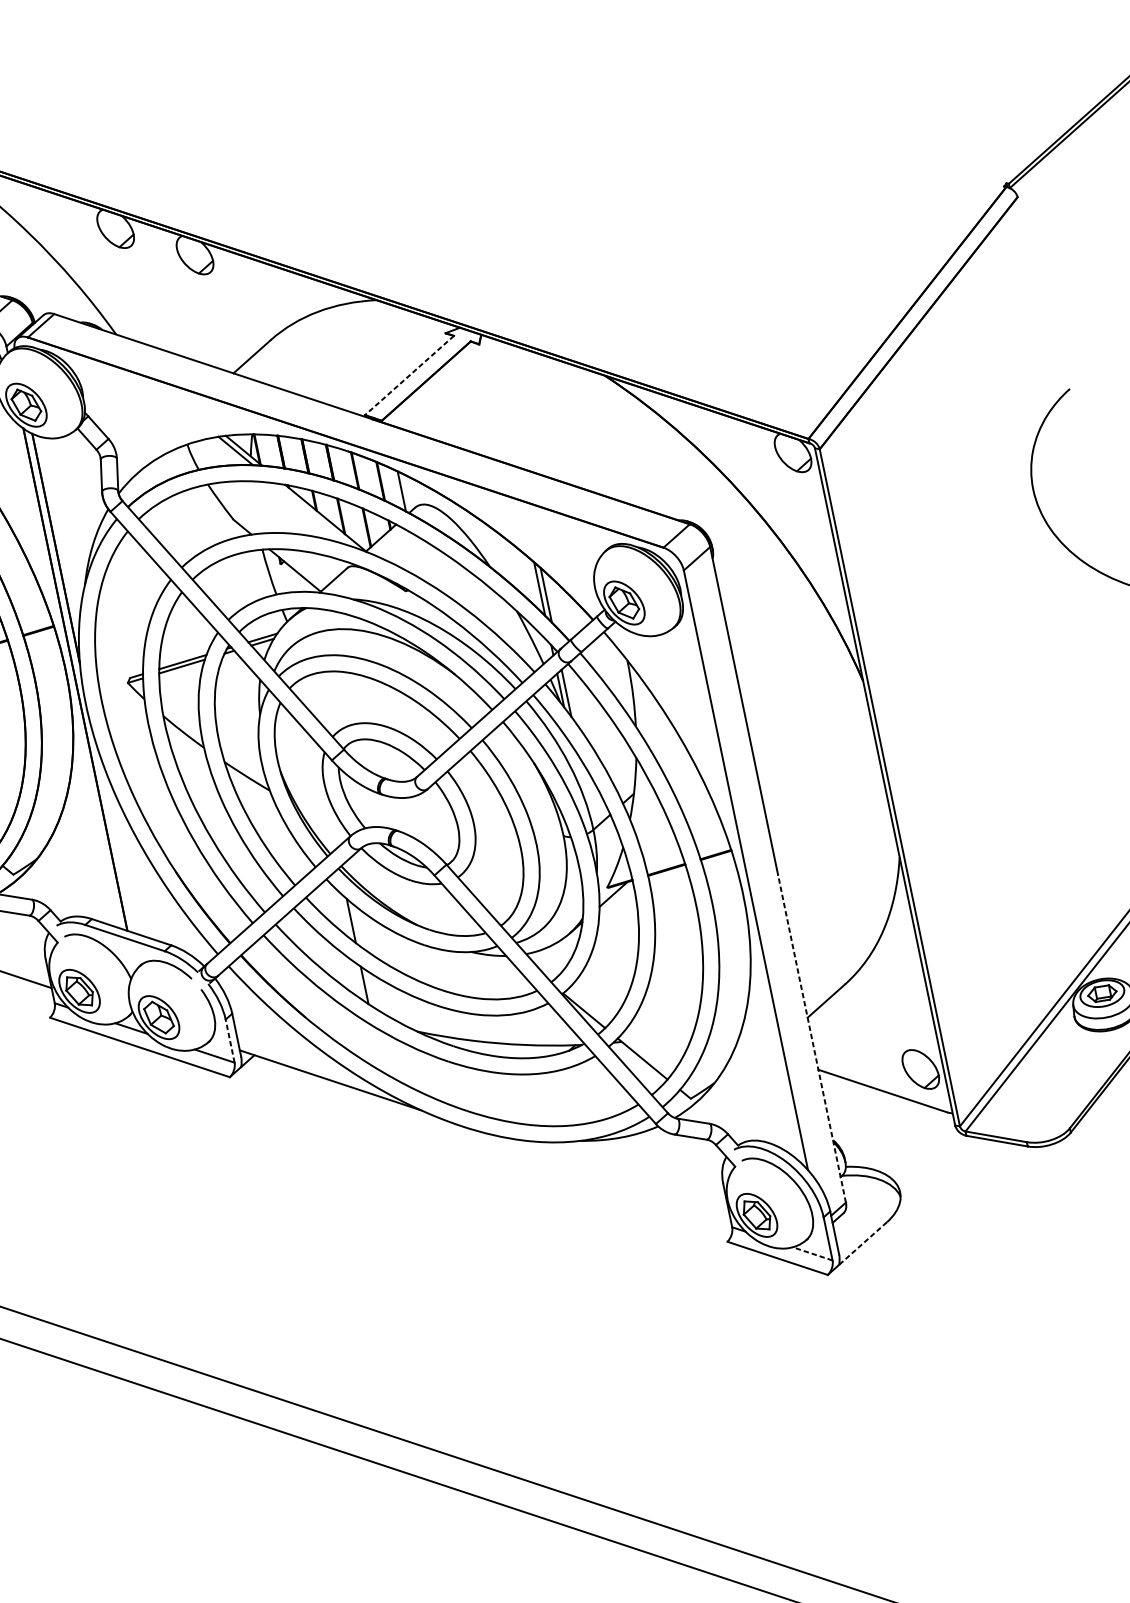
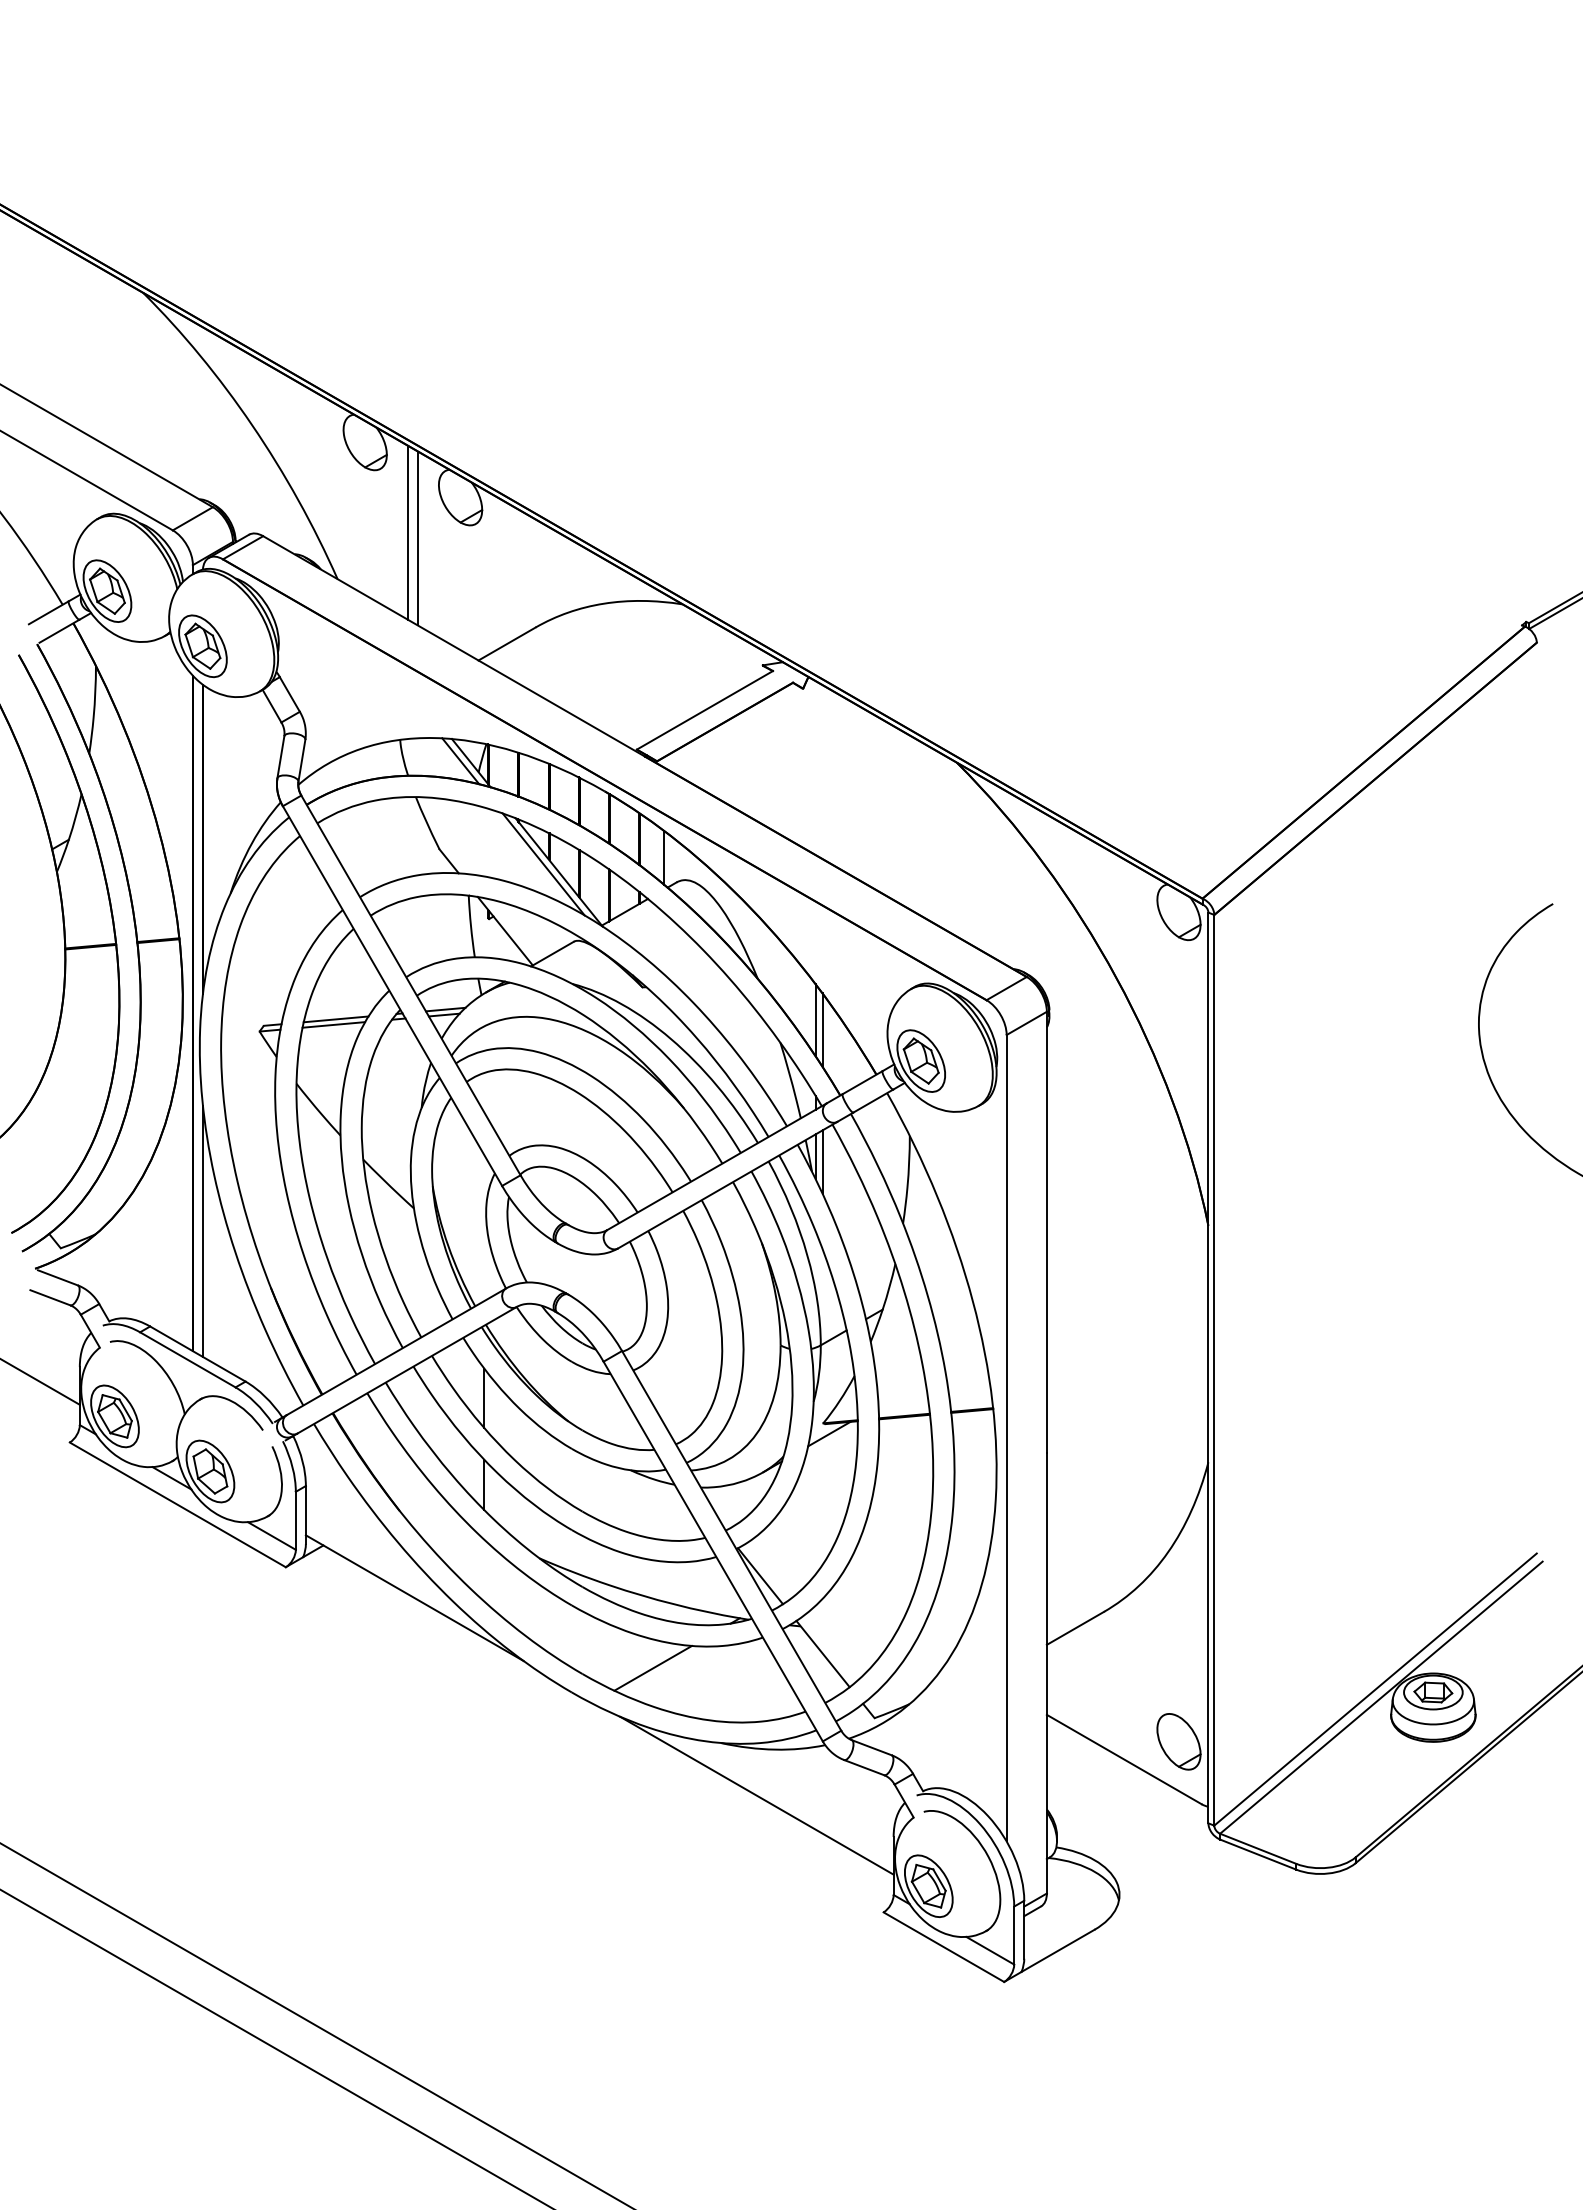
line: (160, 289) -> (407, 532), added
line: (169, 292) -> (417, 538), added
line: (409, 375) -> (704, 710), dashed -> solid
line: (313, 515) -> (543, 864), added
line: (116, 839) -> (202, 1230), added
line: (811, 1038) -> (1046, 1672), dashed -> solid
line: (229, 1040) -> (295, 1520), dashed -> solid
line: (517, 1095) -> (652, 1667), added
line: (614, 1174) -> (756, 1795), added
line: (862, 1244) -> (1057, 1951), dashed -> solid
line: (812, 1253) -> (990, 1950), dashed -> solid

